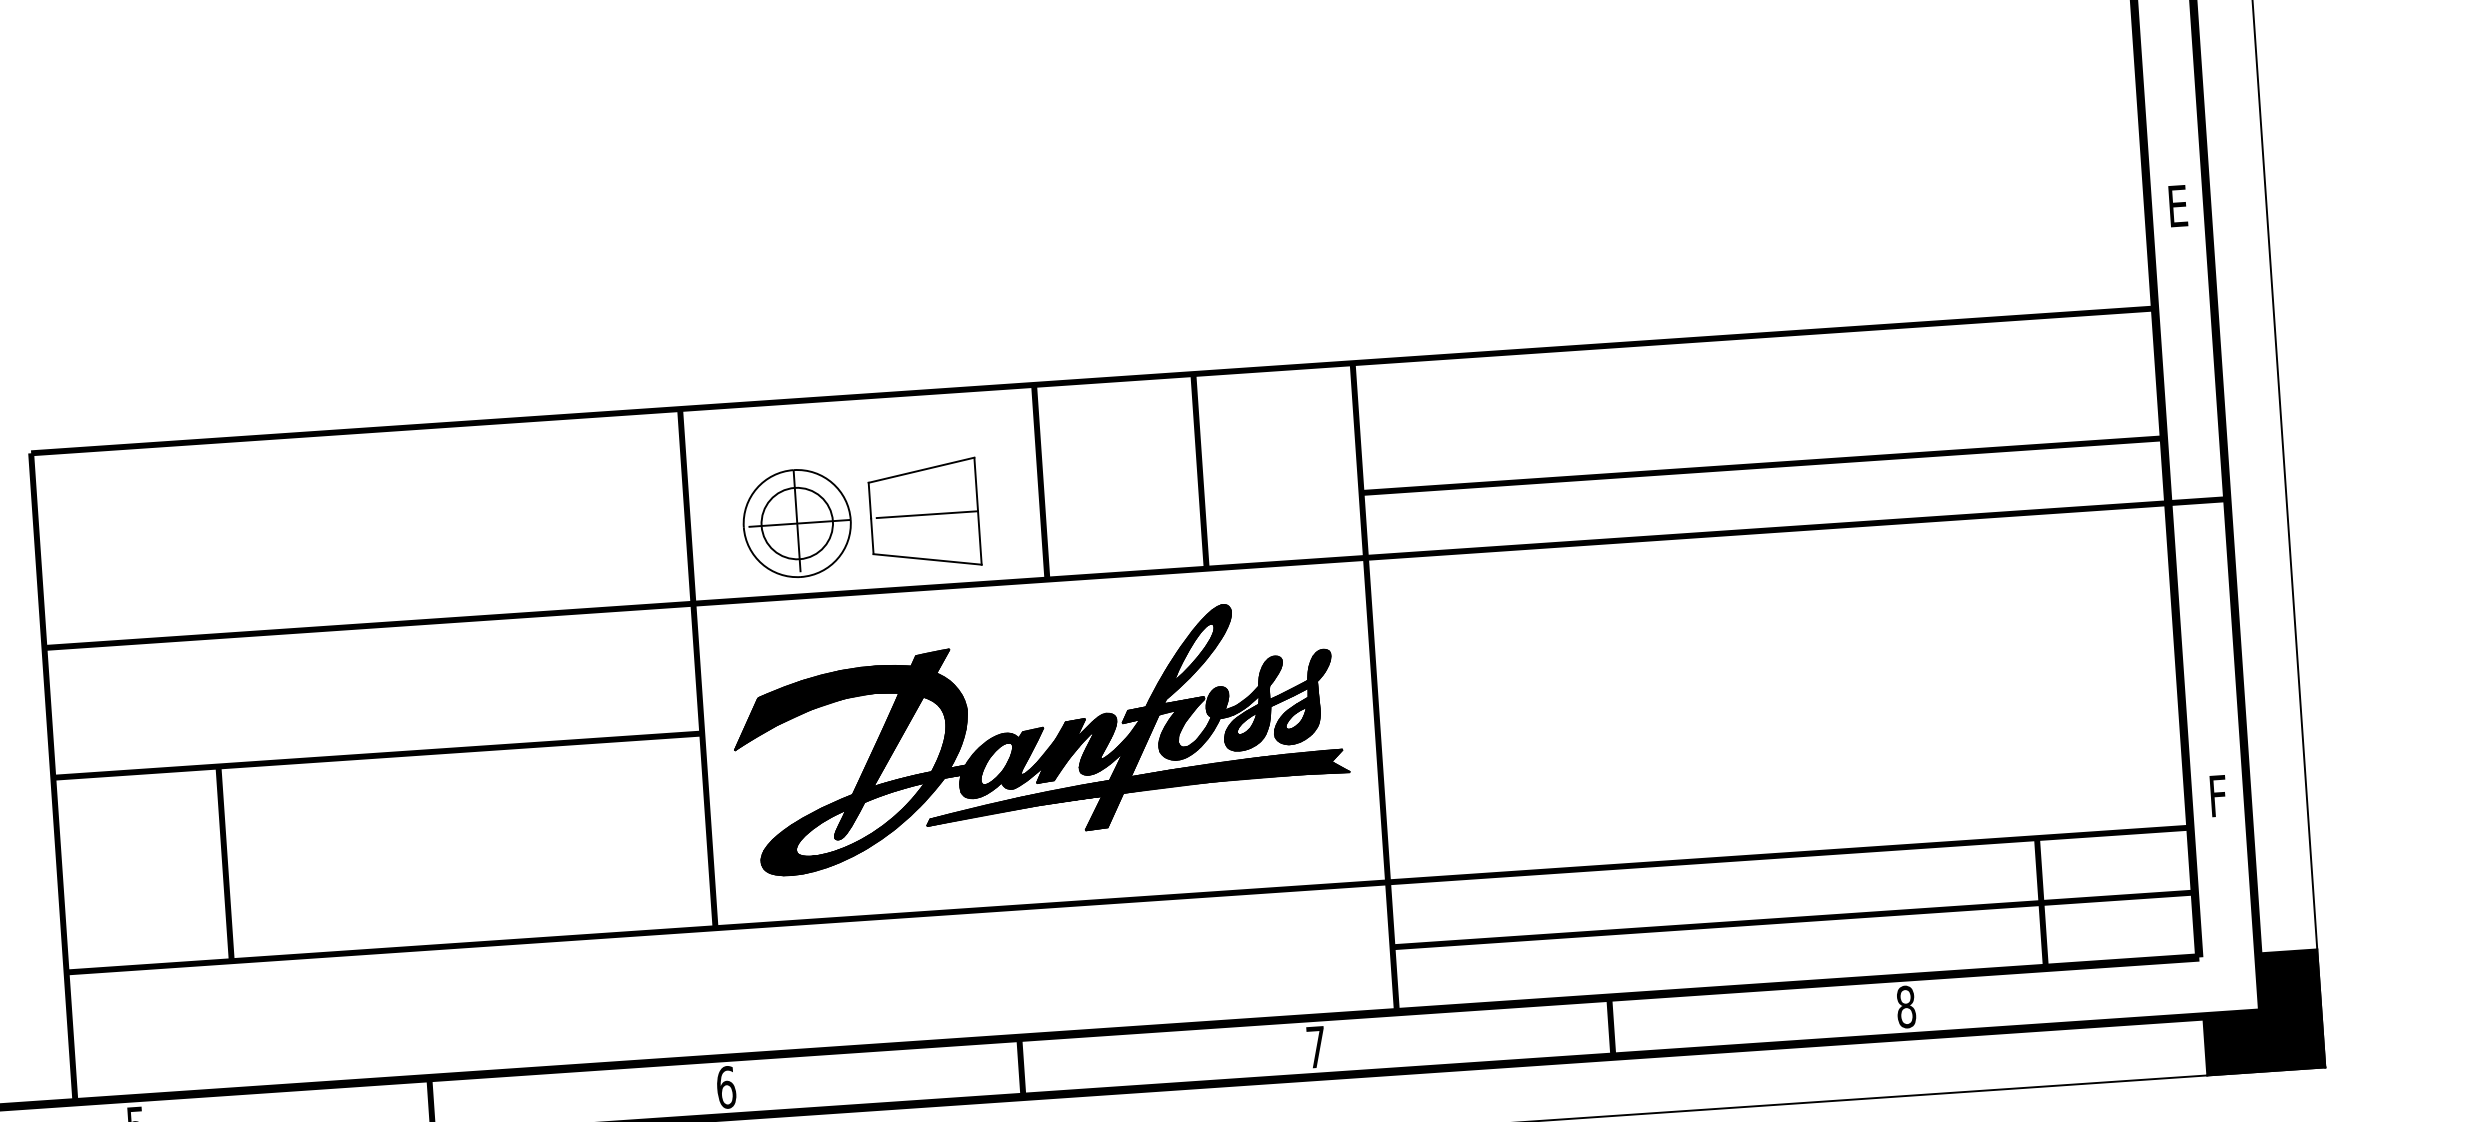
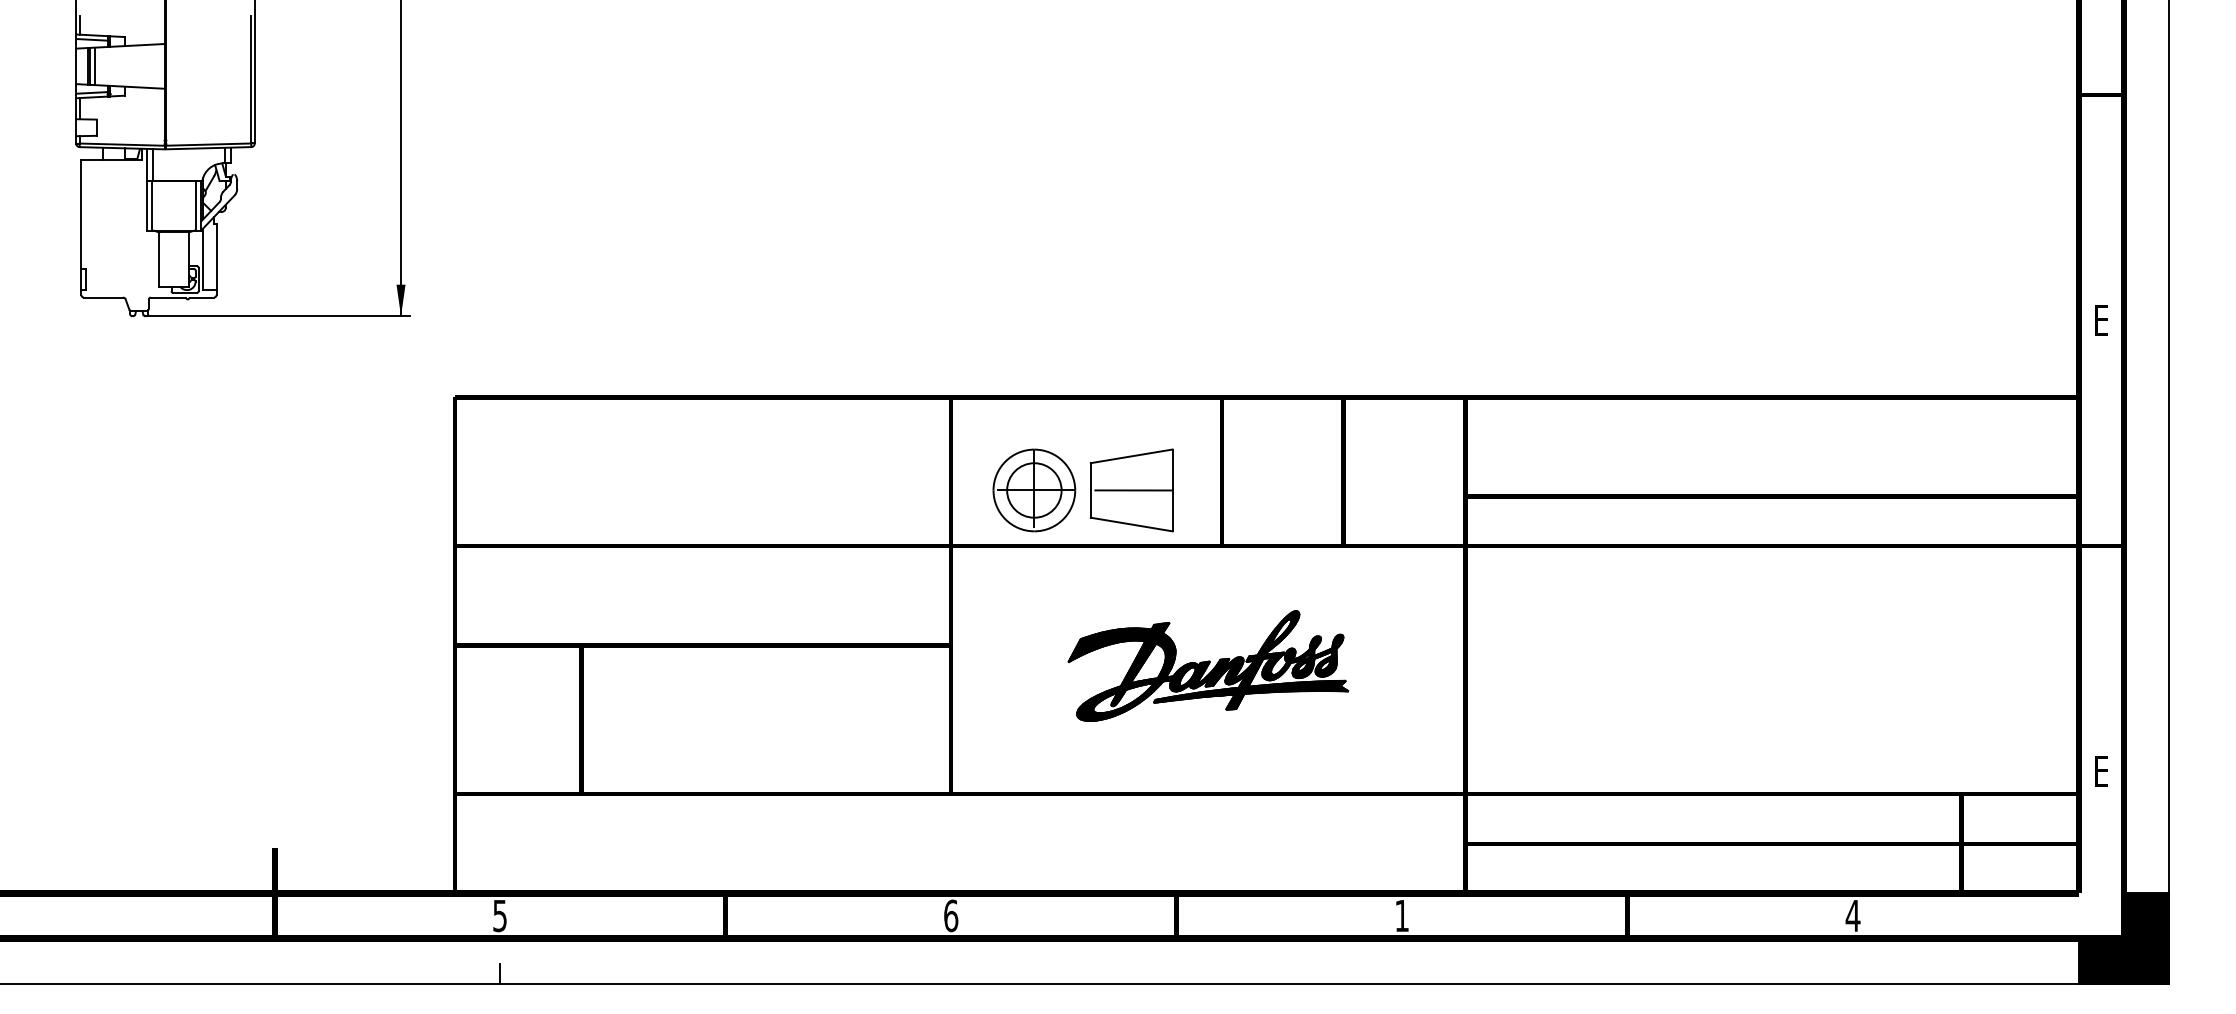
part: (1040, 736) -> (1208, 665), size x0.6
text: (2218, 795) -> (2101, 771), F -> E
text: (1905, 1006) -> (1852, 915), 8 -> 4
text: (1315, 1046) -> (1401, 915), 7 -> 1

